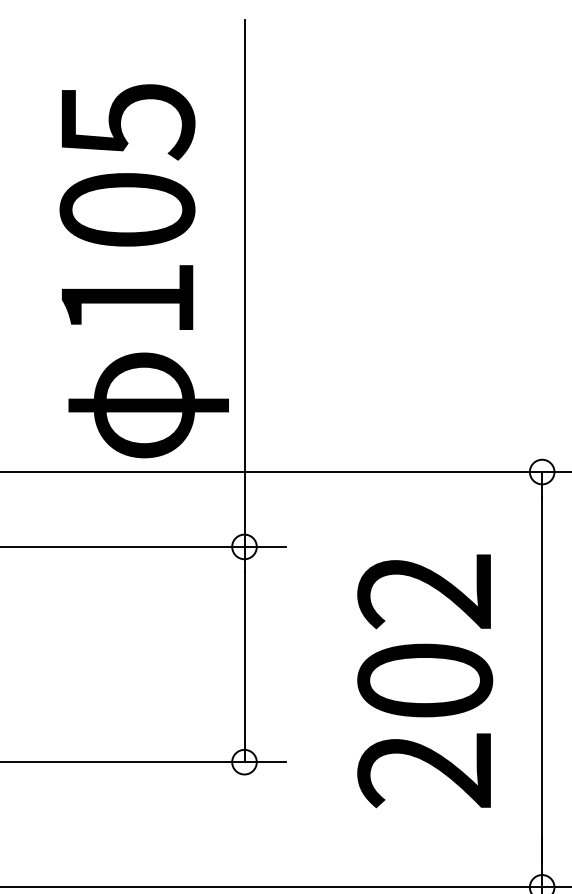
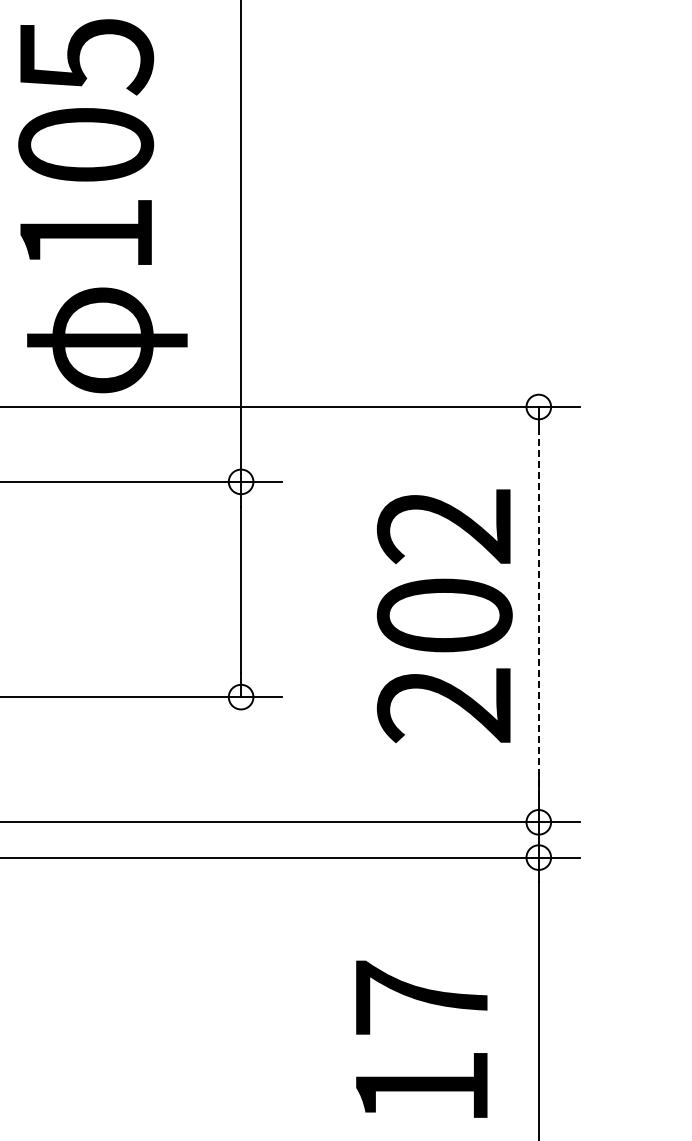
text: (143, 271) -> (102, 206), moved
line: (541, 679) -> (538, 614), solid -> dashed
text: (424, 680) -> (444, 615), moved

